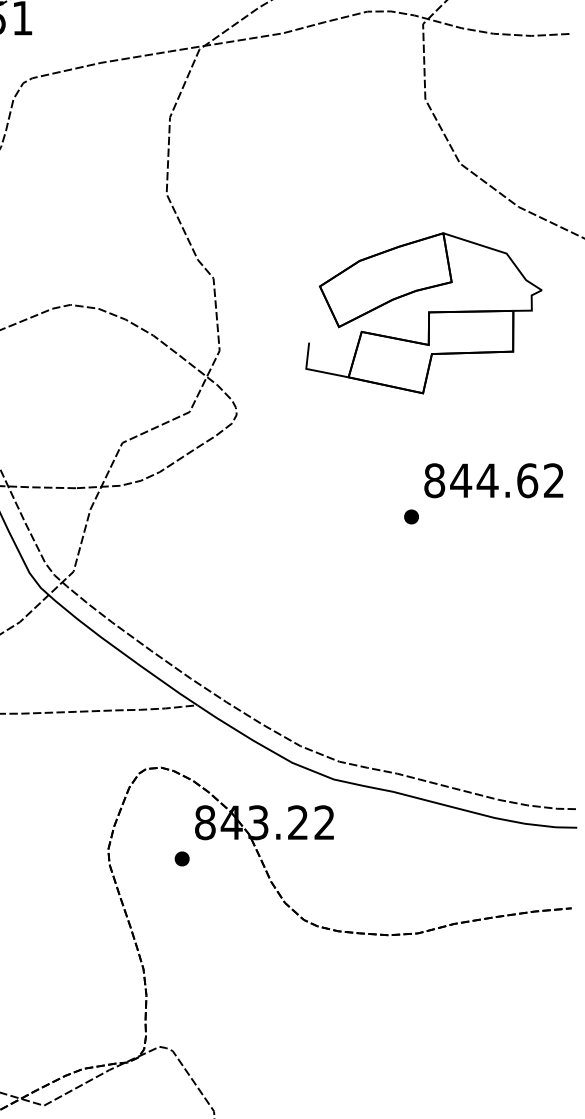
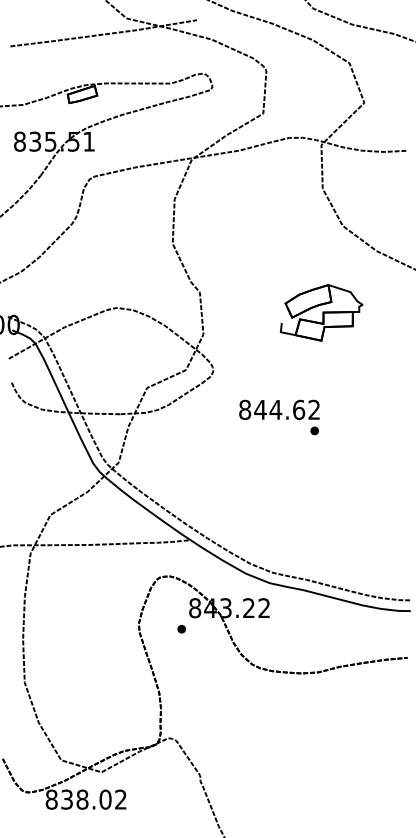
part: (423, 312) -> (321, 312), size x0.6
text: (493, 480) -> (279, 409), moved

